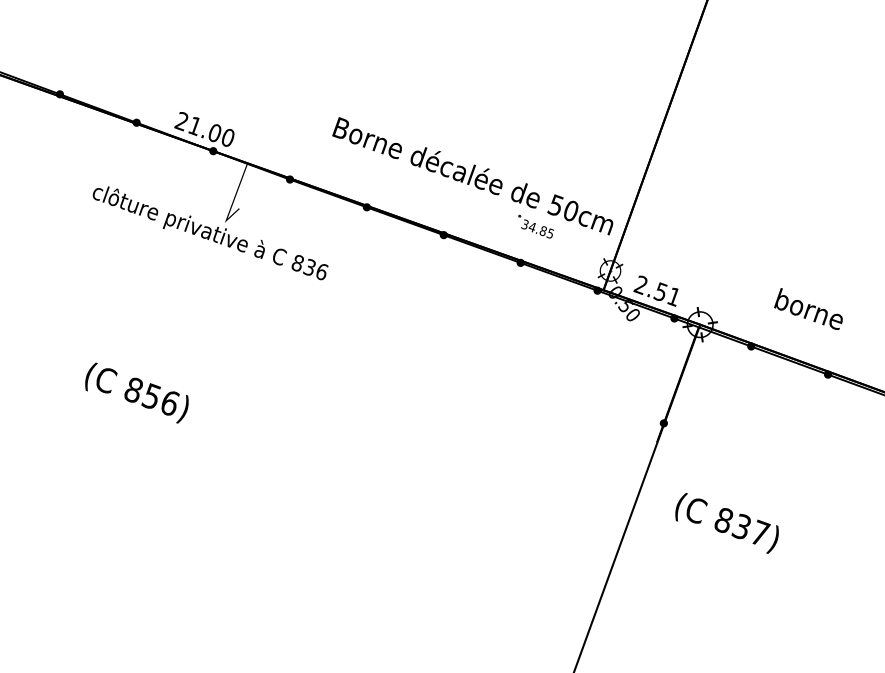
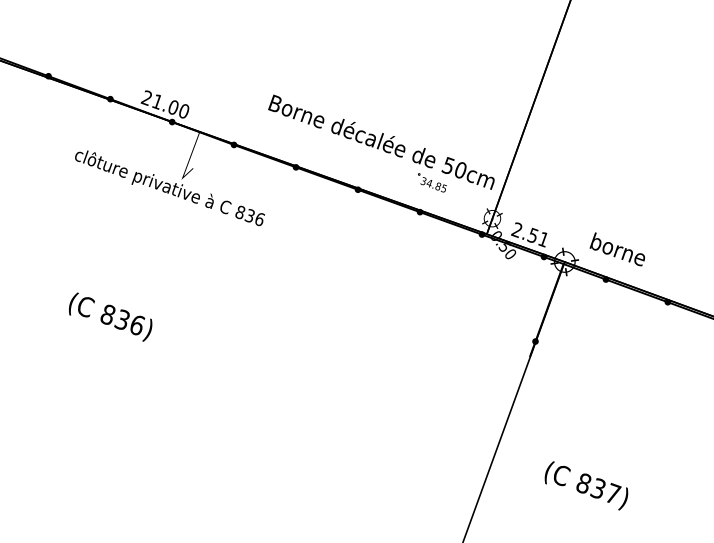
text: (808, 308) -> (617, 248), moved
text: (150, 395) -> (121, 319), 856) -> 836)
text: (726, 523) -> (585, 485), moved

